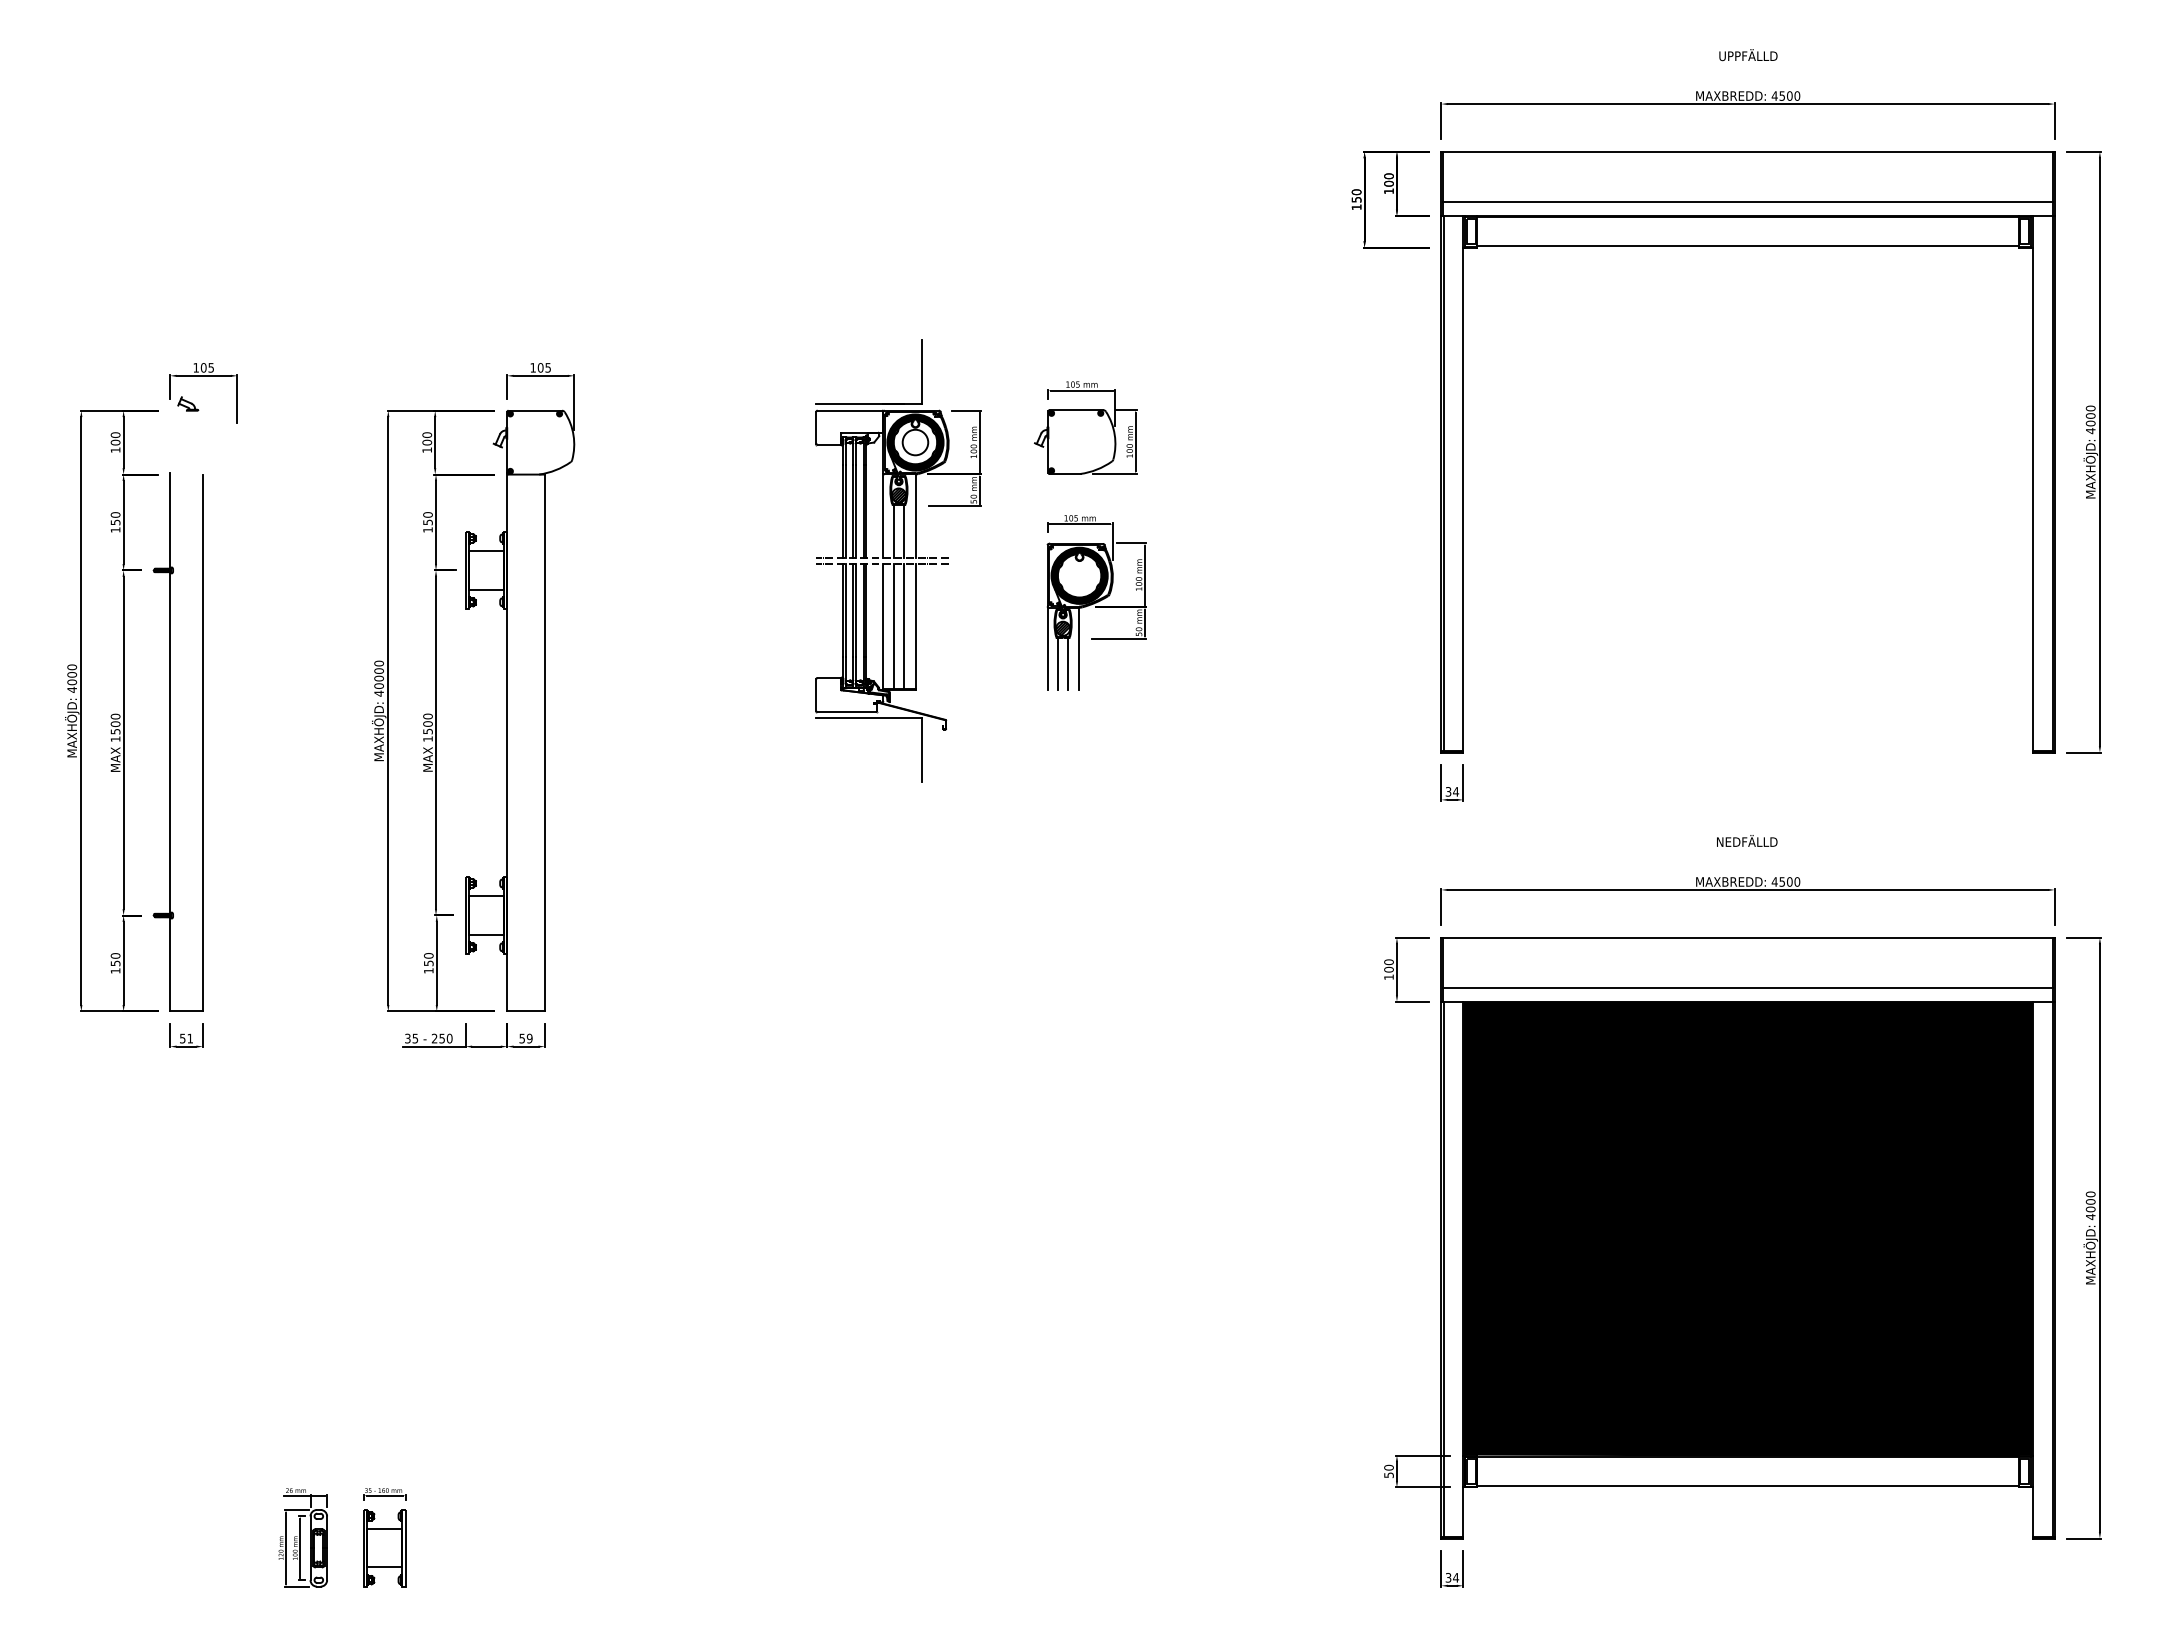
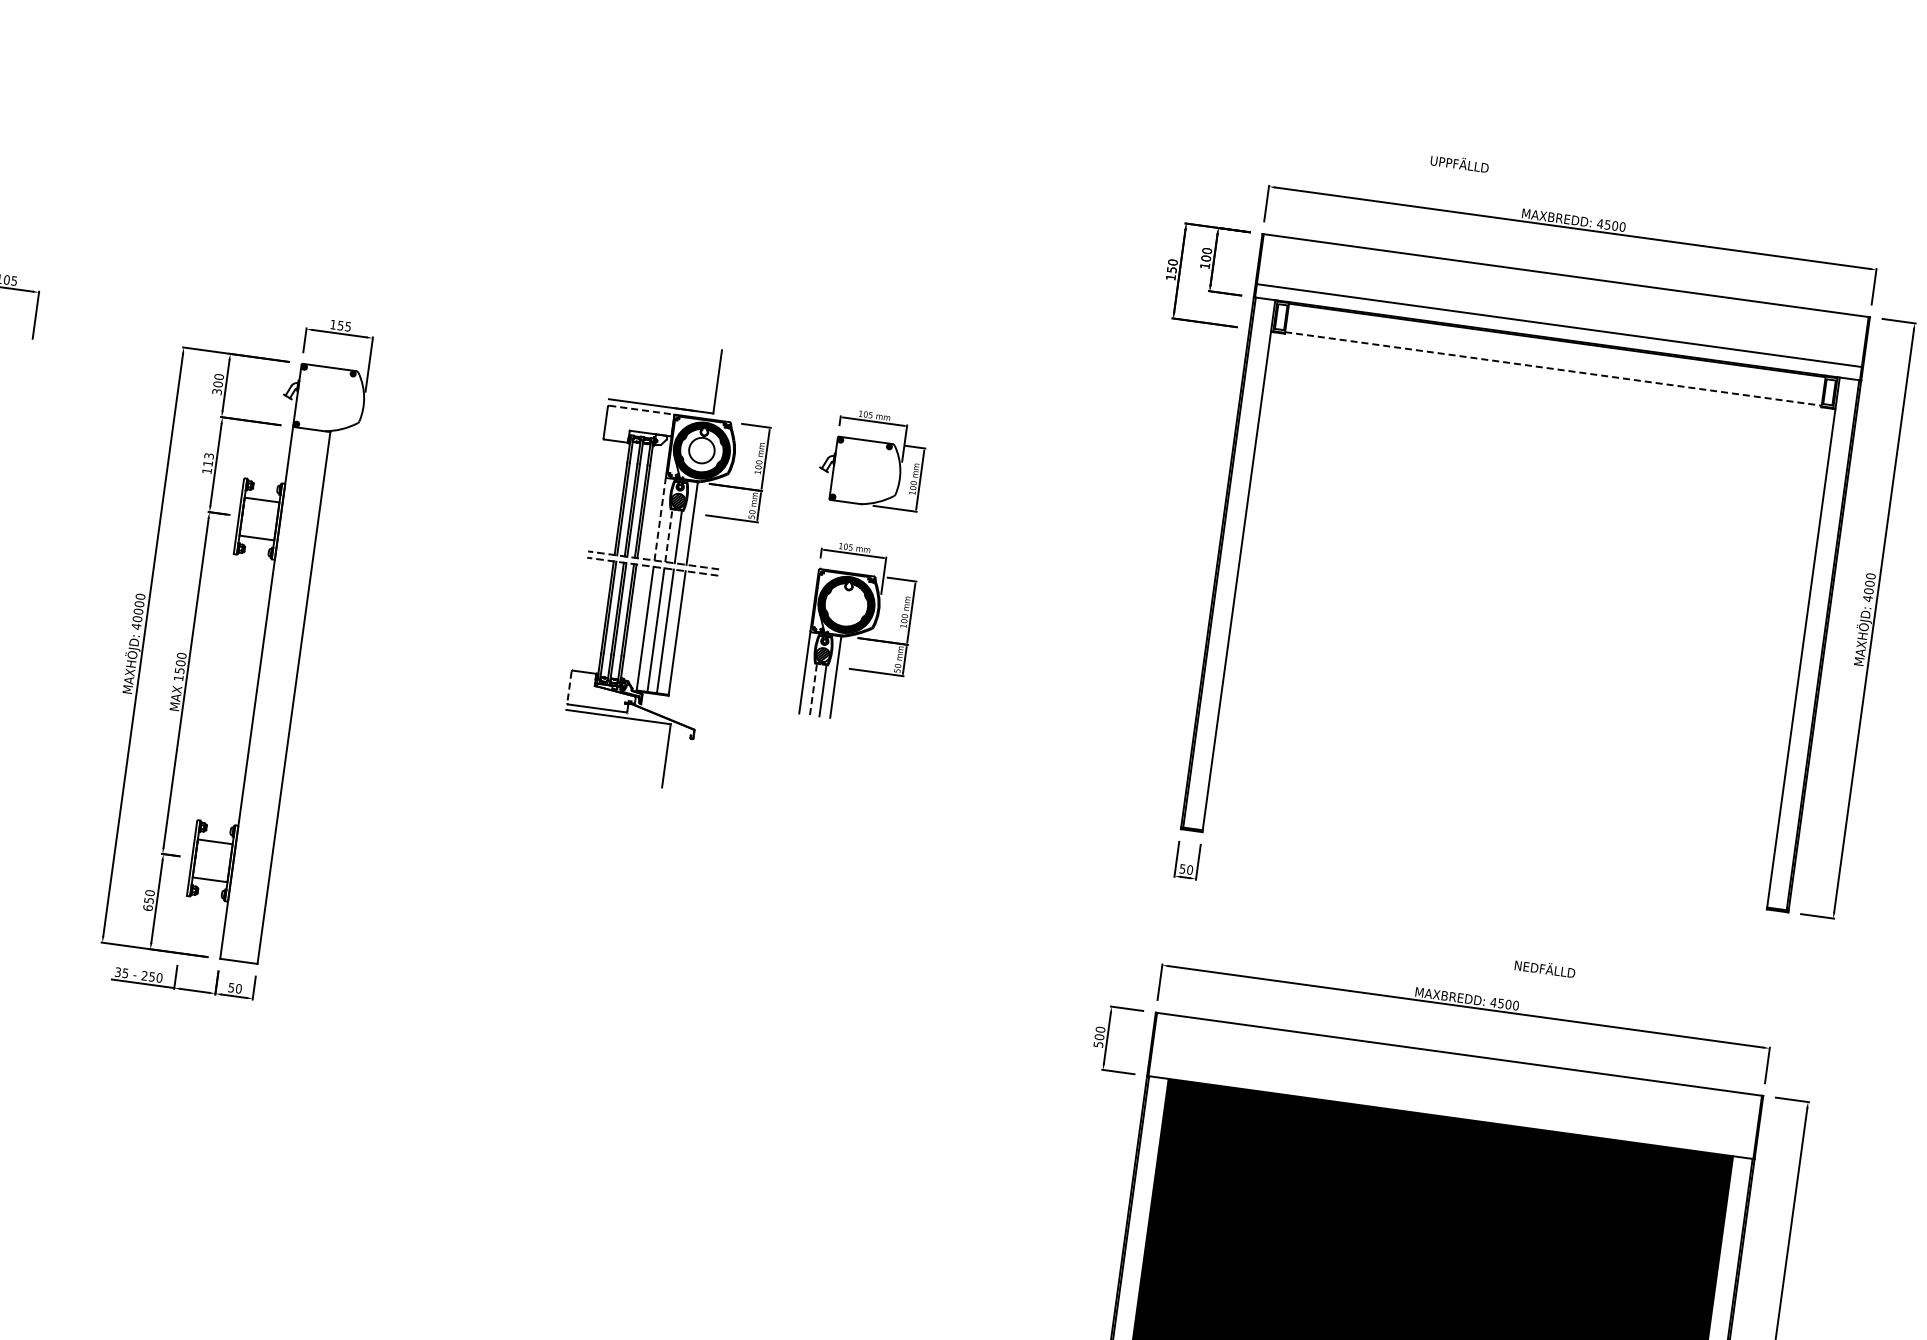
text: (1748, 55) -> (1459, 163), moved
line: (1748, 246) -> (1553, 369), solid -> dashed
text: (540, 367) -> (340, 325), 105 -> 155
line: (850, 410) -> (641, 410), solid -> dashed
text: (427, 449) -> (217, 391), 100 -> 300
line: (883, 516) -> (660, 519), solid -> dashed
text: (427, 518) -> (208, 459), 150 -> 113
line: (894, 531) -> (669, 535), solid -> dashed
line: (1058, 663) -> (813, 688), solid -> dashed
line: (816, 695) -> (569, 687), solid -> dashed
text: (1452, 791) -> (1186, 869), 34 -> 50
text: (1747, 840) -> (1545, 967), moved
text: (428, 970) -> (147, 907), 150 -> 650
text: (1388, 976) -> (1098, 1043), 100 -> 500
line: (1747, 988) -> (1452, 1104), removed
text: (529, 1038) -> (238, 988), 59 -> 50

